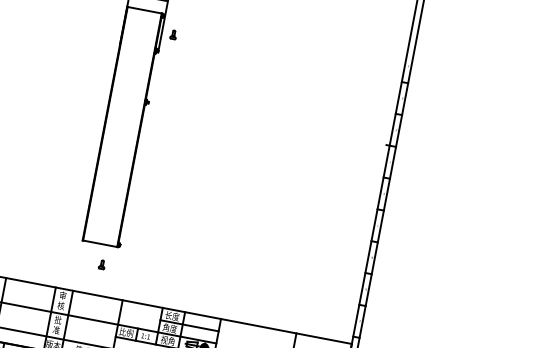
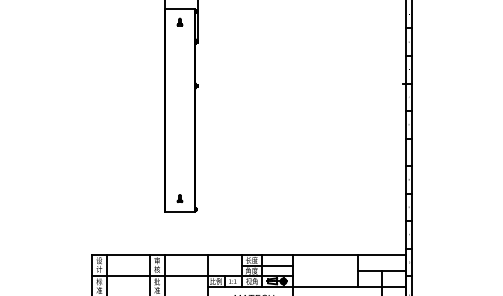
part: (173, 33) -> (179, 21), moved
part: (101, 264) -> (179, 198), moved

